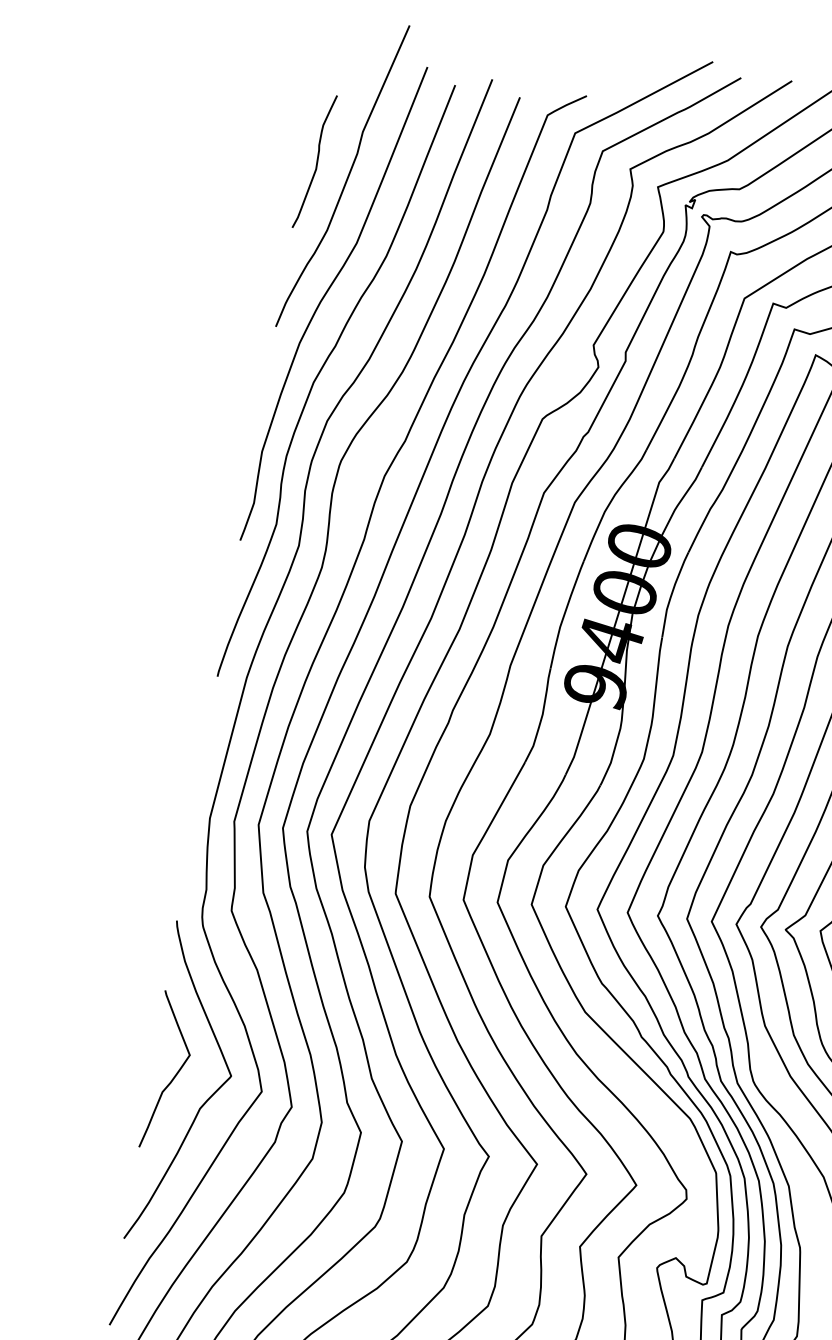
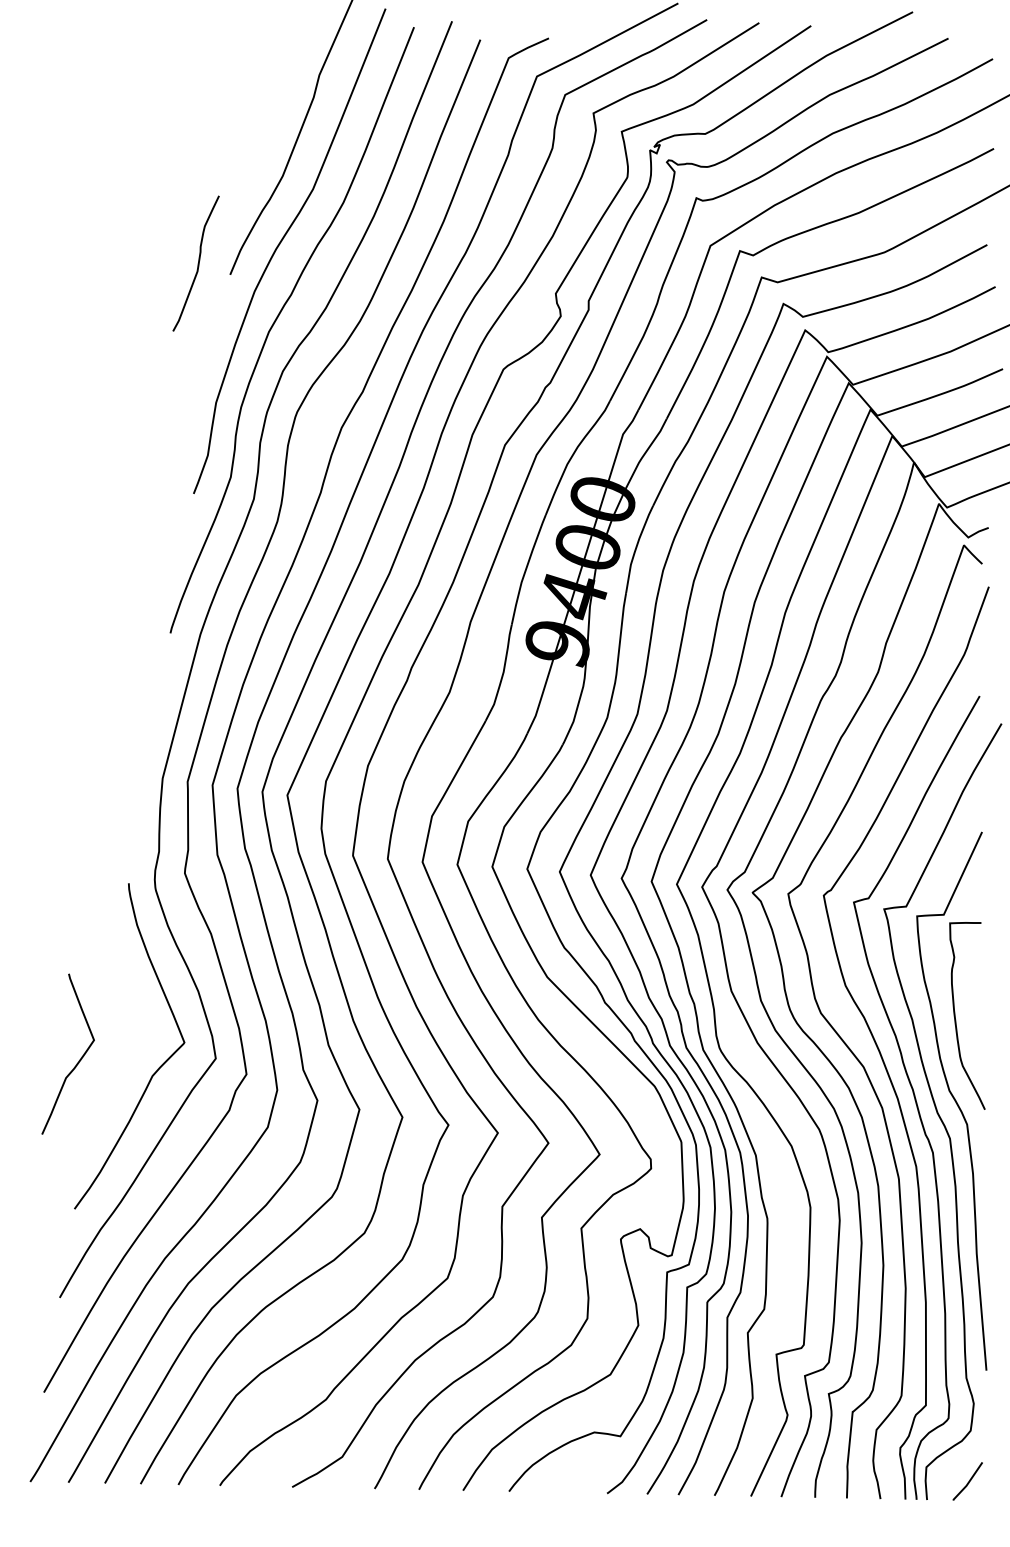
curve: (316, 161) -> (197, 263), moved
curve: (174, 1074) -> (78, 1060), moved

